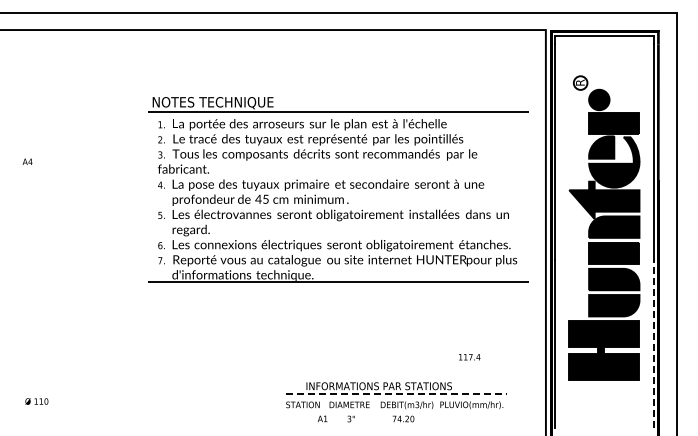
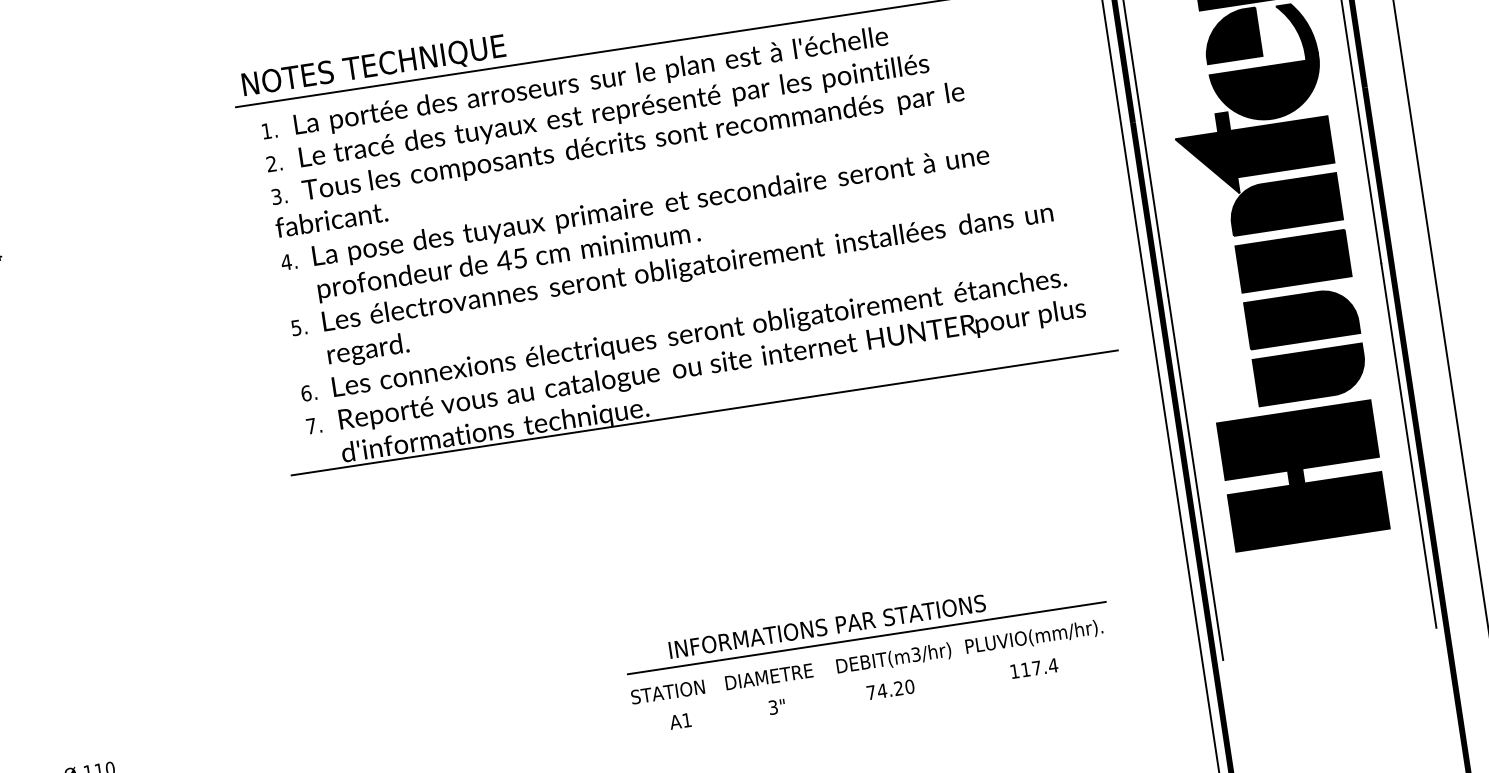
line: (653, 344) -> (1408, 446), dashed -> solid
text: (469, 357) -> (1033, 669), moved
line: (396, 394) -> (867, 638), dashed -> solid
text: (322, 418) -> (680, 720), moved

